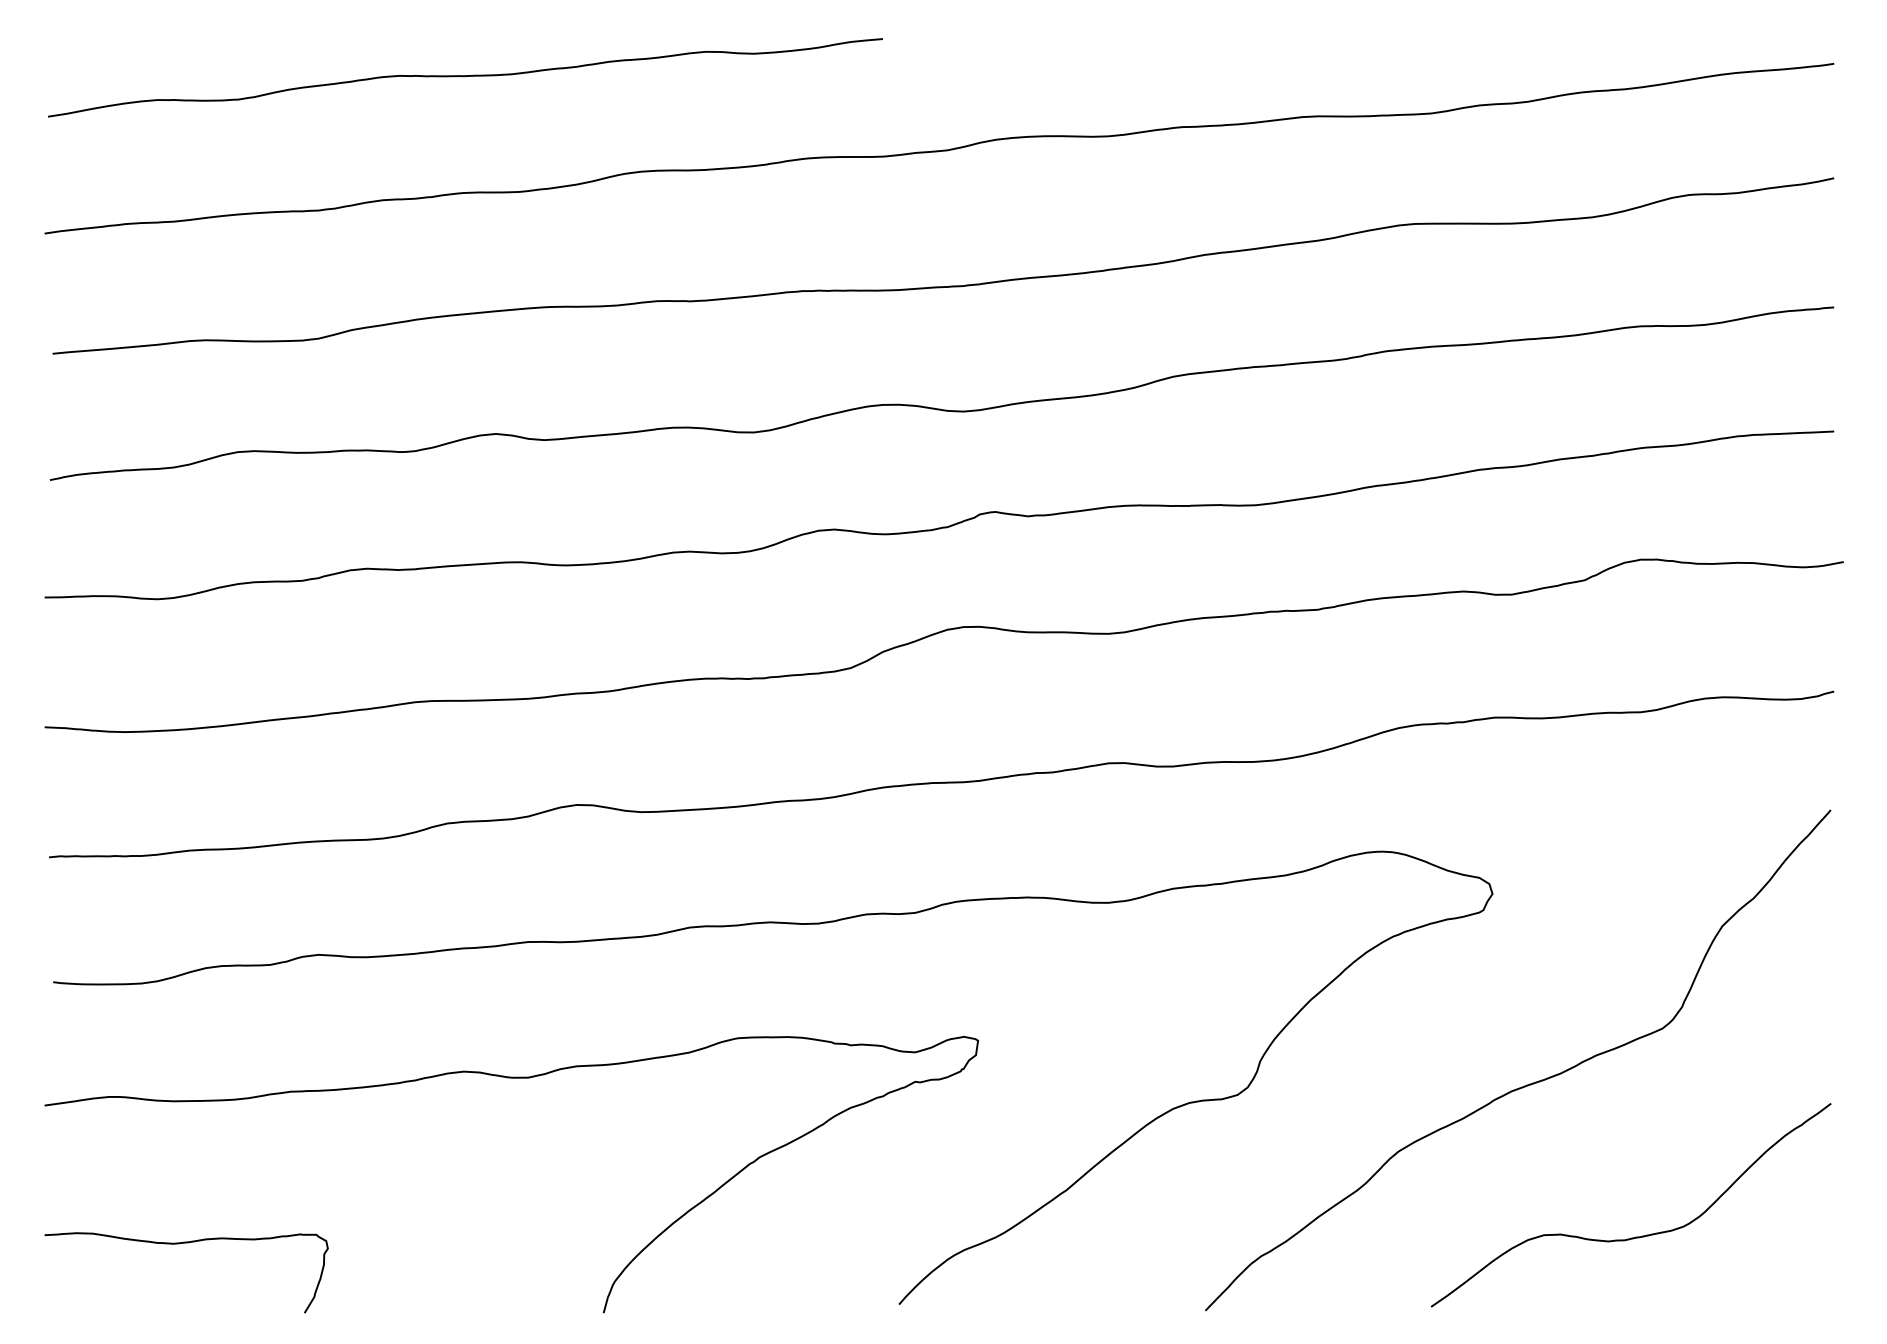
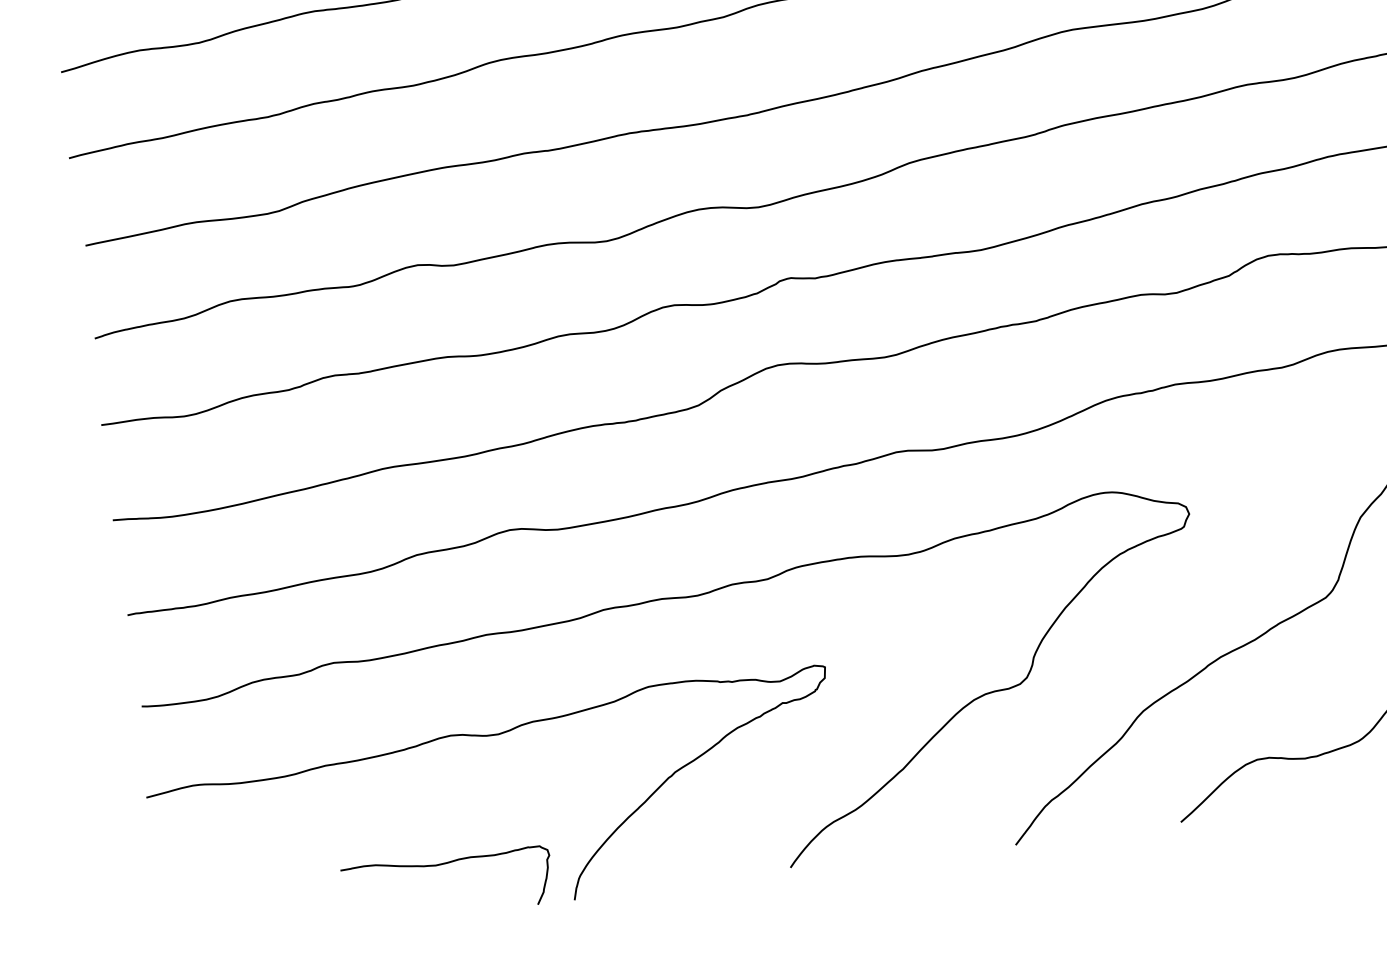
curve: (179, 1244) -> (440, 865), moved

